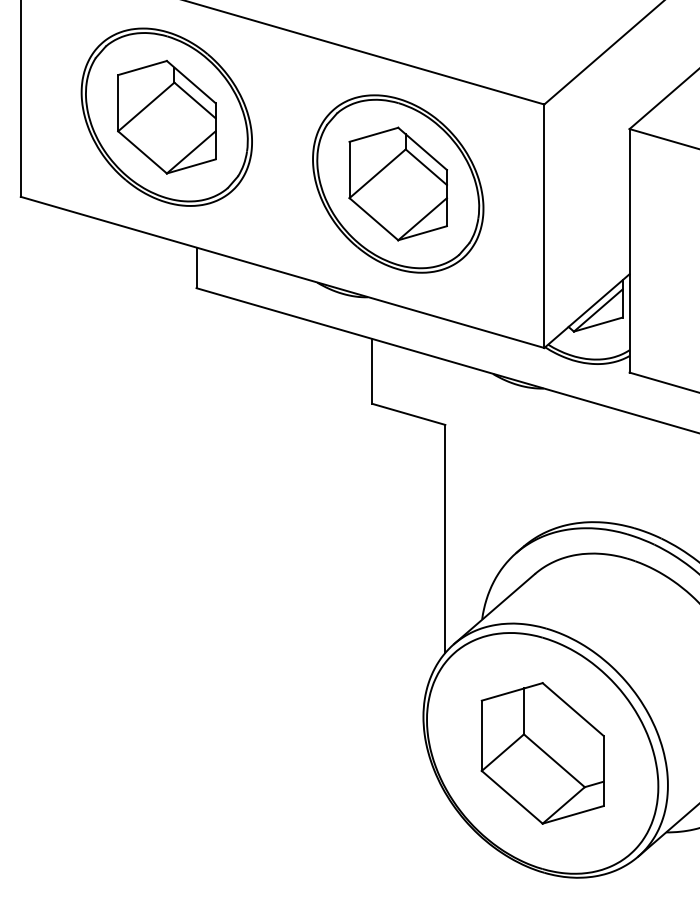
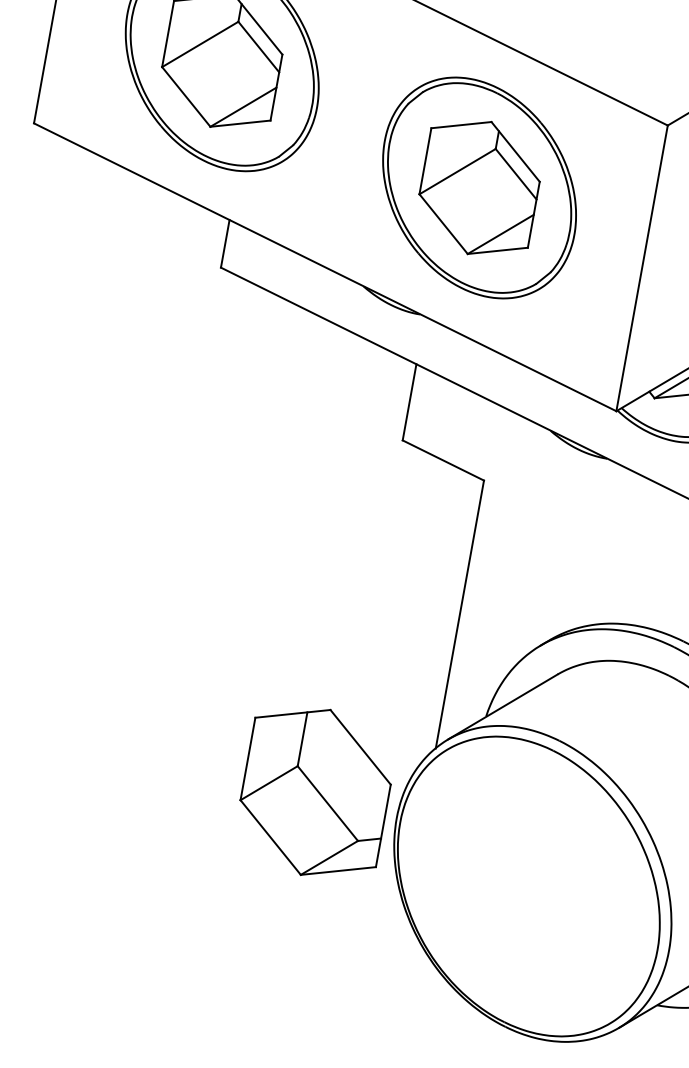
part: (542, 753) -> (315, 792), moved

